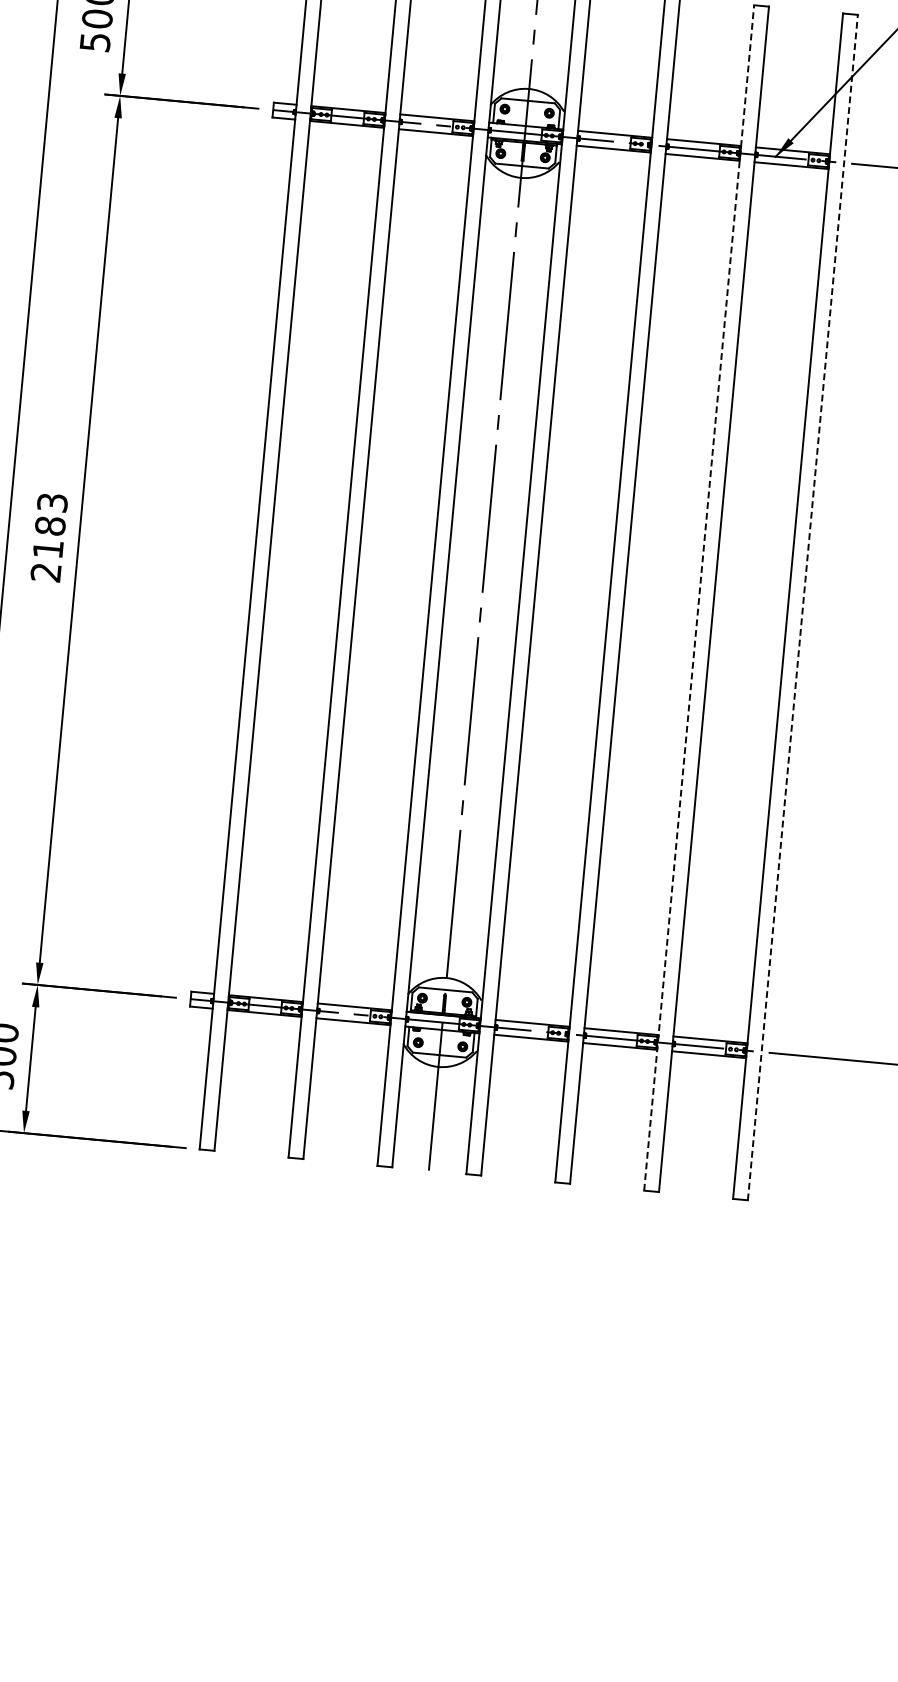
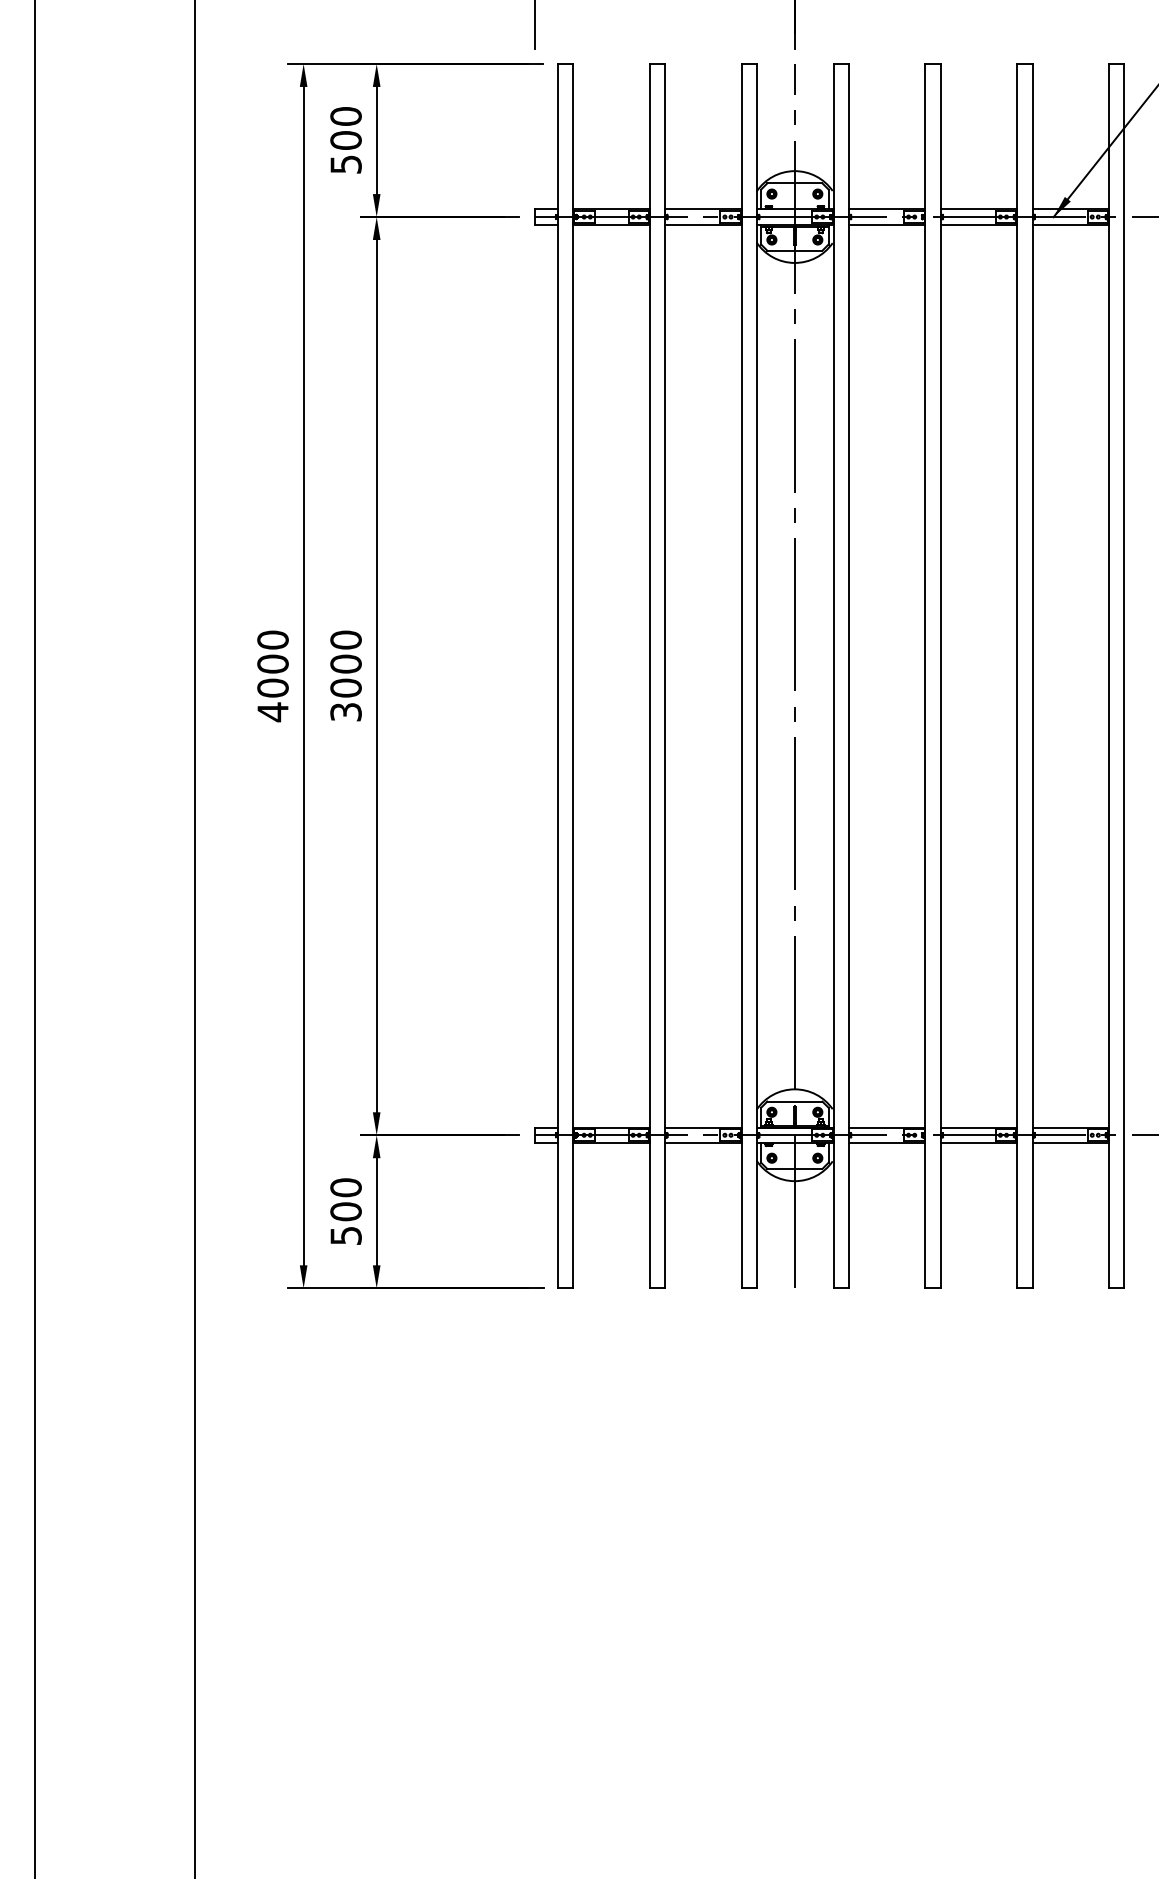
text: (48, 536) -> (345, 675), 2183 -> 3000
line: (699, 597) -> (1017, 675), dashed -> solid
line: (803, 606) -> (1124, 675), dashed -> solid

